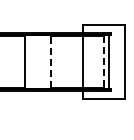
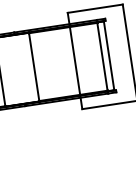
line: (51, 61) -> (34, 66), dashed -> solid
line: (104, 62) -> (103, 57), dashed -> solid

